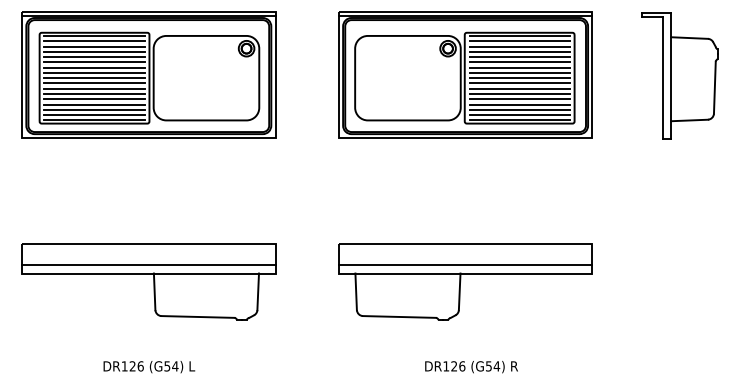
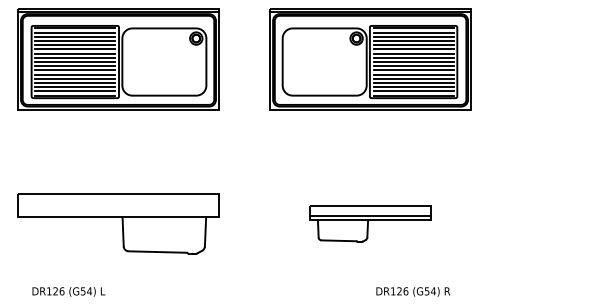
part: (679, 76) -> (540, 60), removed
line: (148, 264) -> (118, 210), removed
part: (465, 281) -> (370, 223), size x0.6
text: (148, 366) -> (68, 291), moved
text: (471, 366) -> (413, 291), moved

